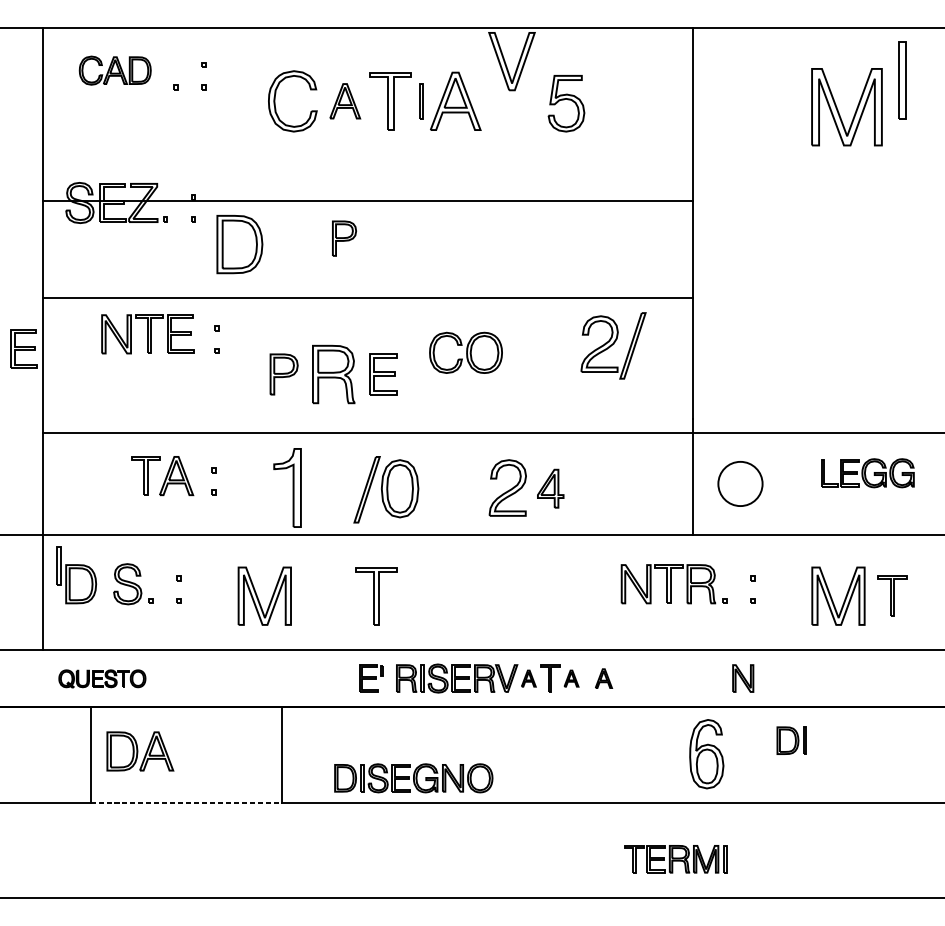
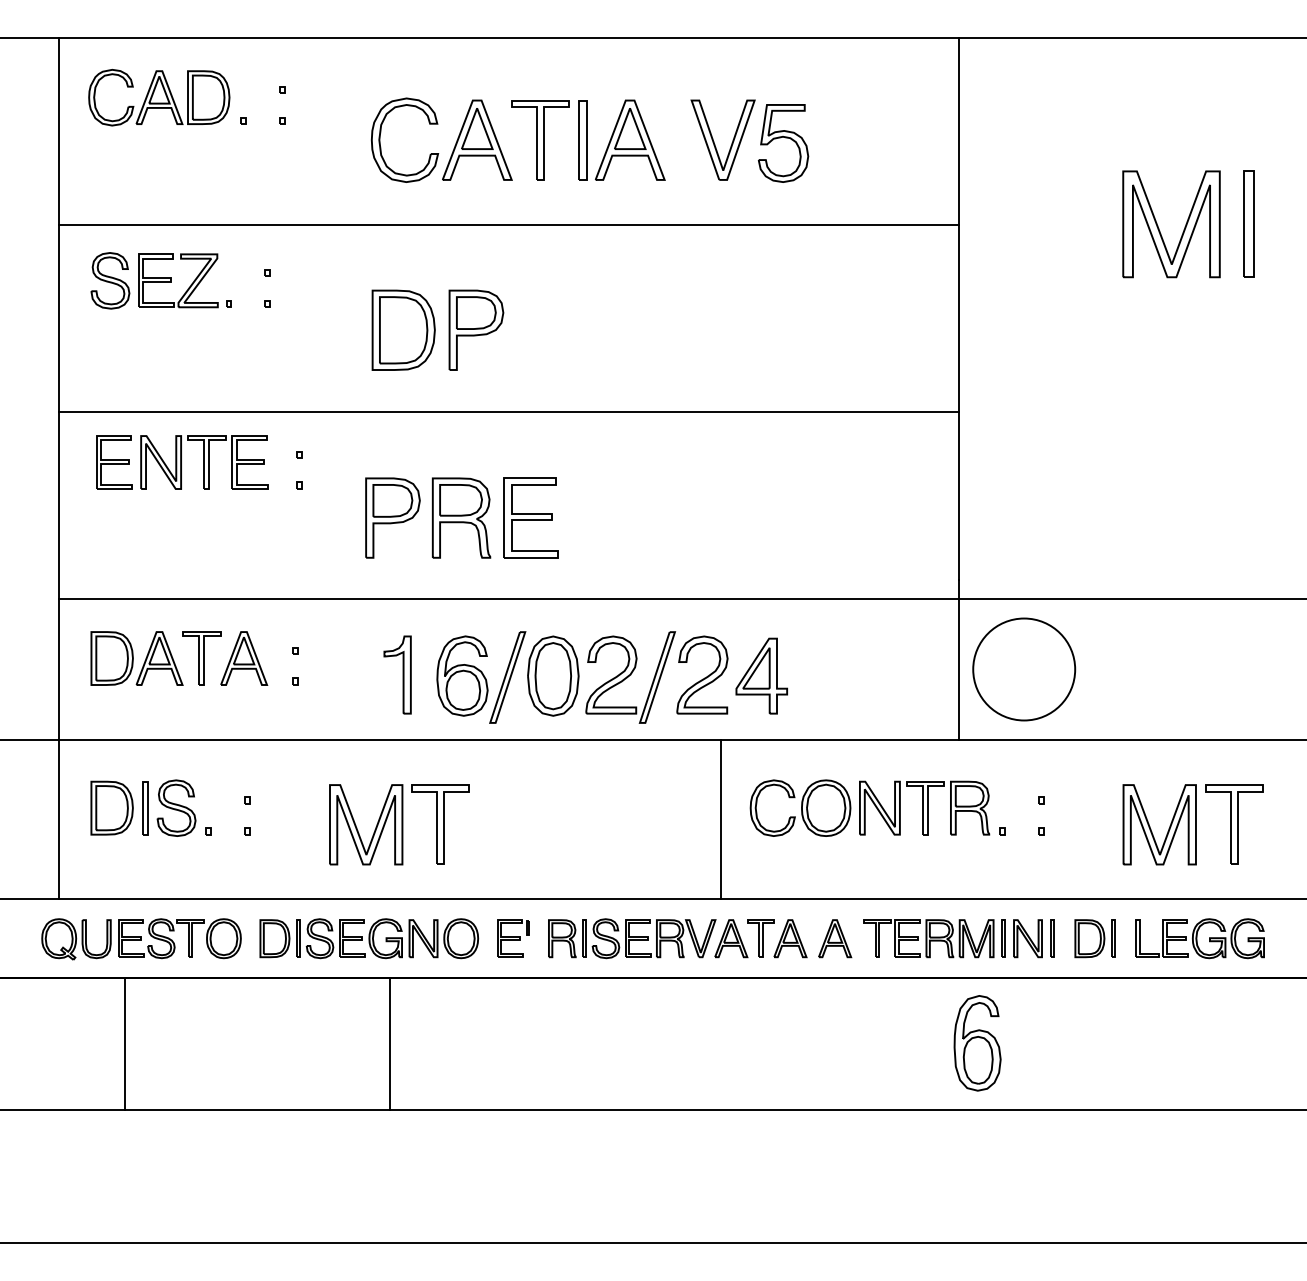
part: (505, 62) -> (714, 141), moved
part: (115, 70) -> (159, 97), size x1.43
part: (902, 79) -> (1248, 223), moved
part: (345, 100) -> (477, 139), size x1.67
part: (421, 101) -> (582, 140), size x1.67
part: (838, 110) -> (1159, 228), moved
line: (367, 200) -> (508, 225), moved
part: (344, 238) -> (476, 329), size x1.67
part: (239, 243) -> (403, 329), moved
part: (613, 345) -> (630, 677), moved
part: (24, 348) -> (114, 462), moved
part: (465, 352) -> (800, 807), moved
part: (283, 374) -> (392, 517), size x1.43
part: (383, 374) -> (530, 517), size x1.43
part: (867, 473) -> (1199, 938), moved
circle: (740, 483) -> (1024, 669), size x1.67
part: (287, 487) -> (397, 674), size x0.71
part: (334, 488) -> (462, 675), added
part: (550, 488) -> (761, 675), size x1.43
part: (59, 566) -> (145, 808), moved
line: (520, 591) -> (720, 818), added
part: (376, 596) -> (440, 824), moved
part: (892, 596) -> (1234, 824), size x1.43
part: (528, 678) -> (731, 938), size x1.67
part: (571, 678) -> (790, 938), size x1.67
part: (604, 678) -> (835, 938), size x1.43
line: (760, 678) -> (1051, 938), added
part: (102, 679) -> (141, 939), size x1.67
part: (791, 740) -> (1094, 938), moved
part: (139, 751) -> (136, 658), moved
part: (413, 778) -> (369, 938), moved
line: (186, 802) -> (258, 1110), dashed -> solid
part: (675, 859) -> (934, 938), moved

